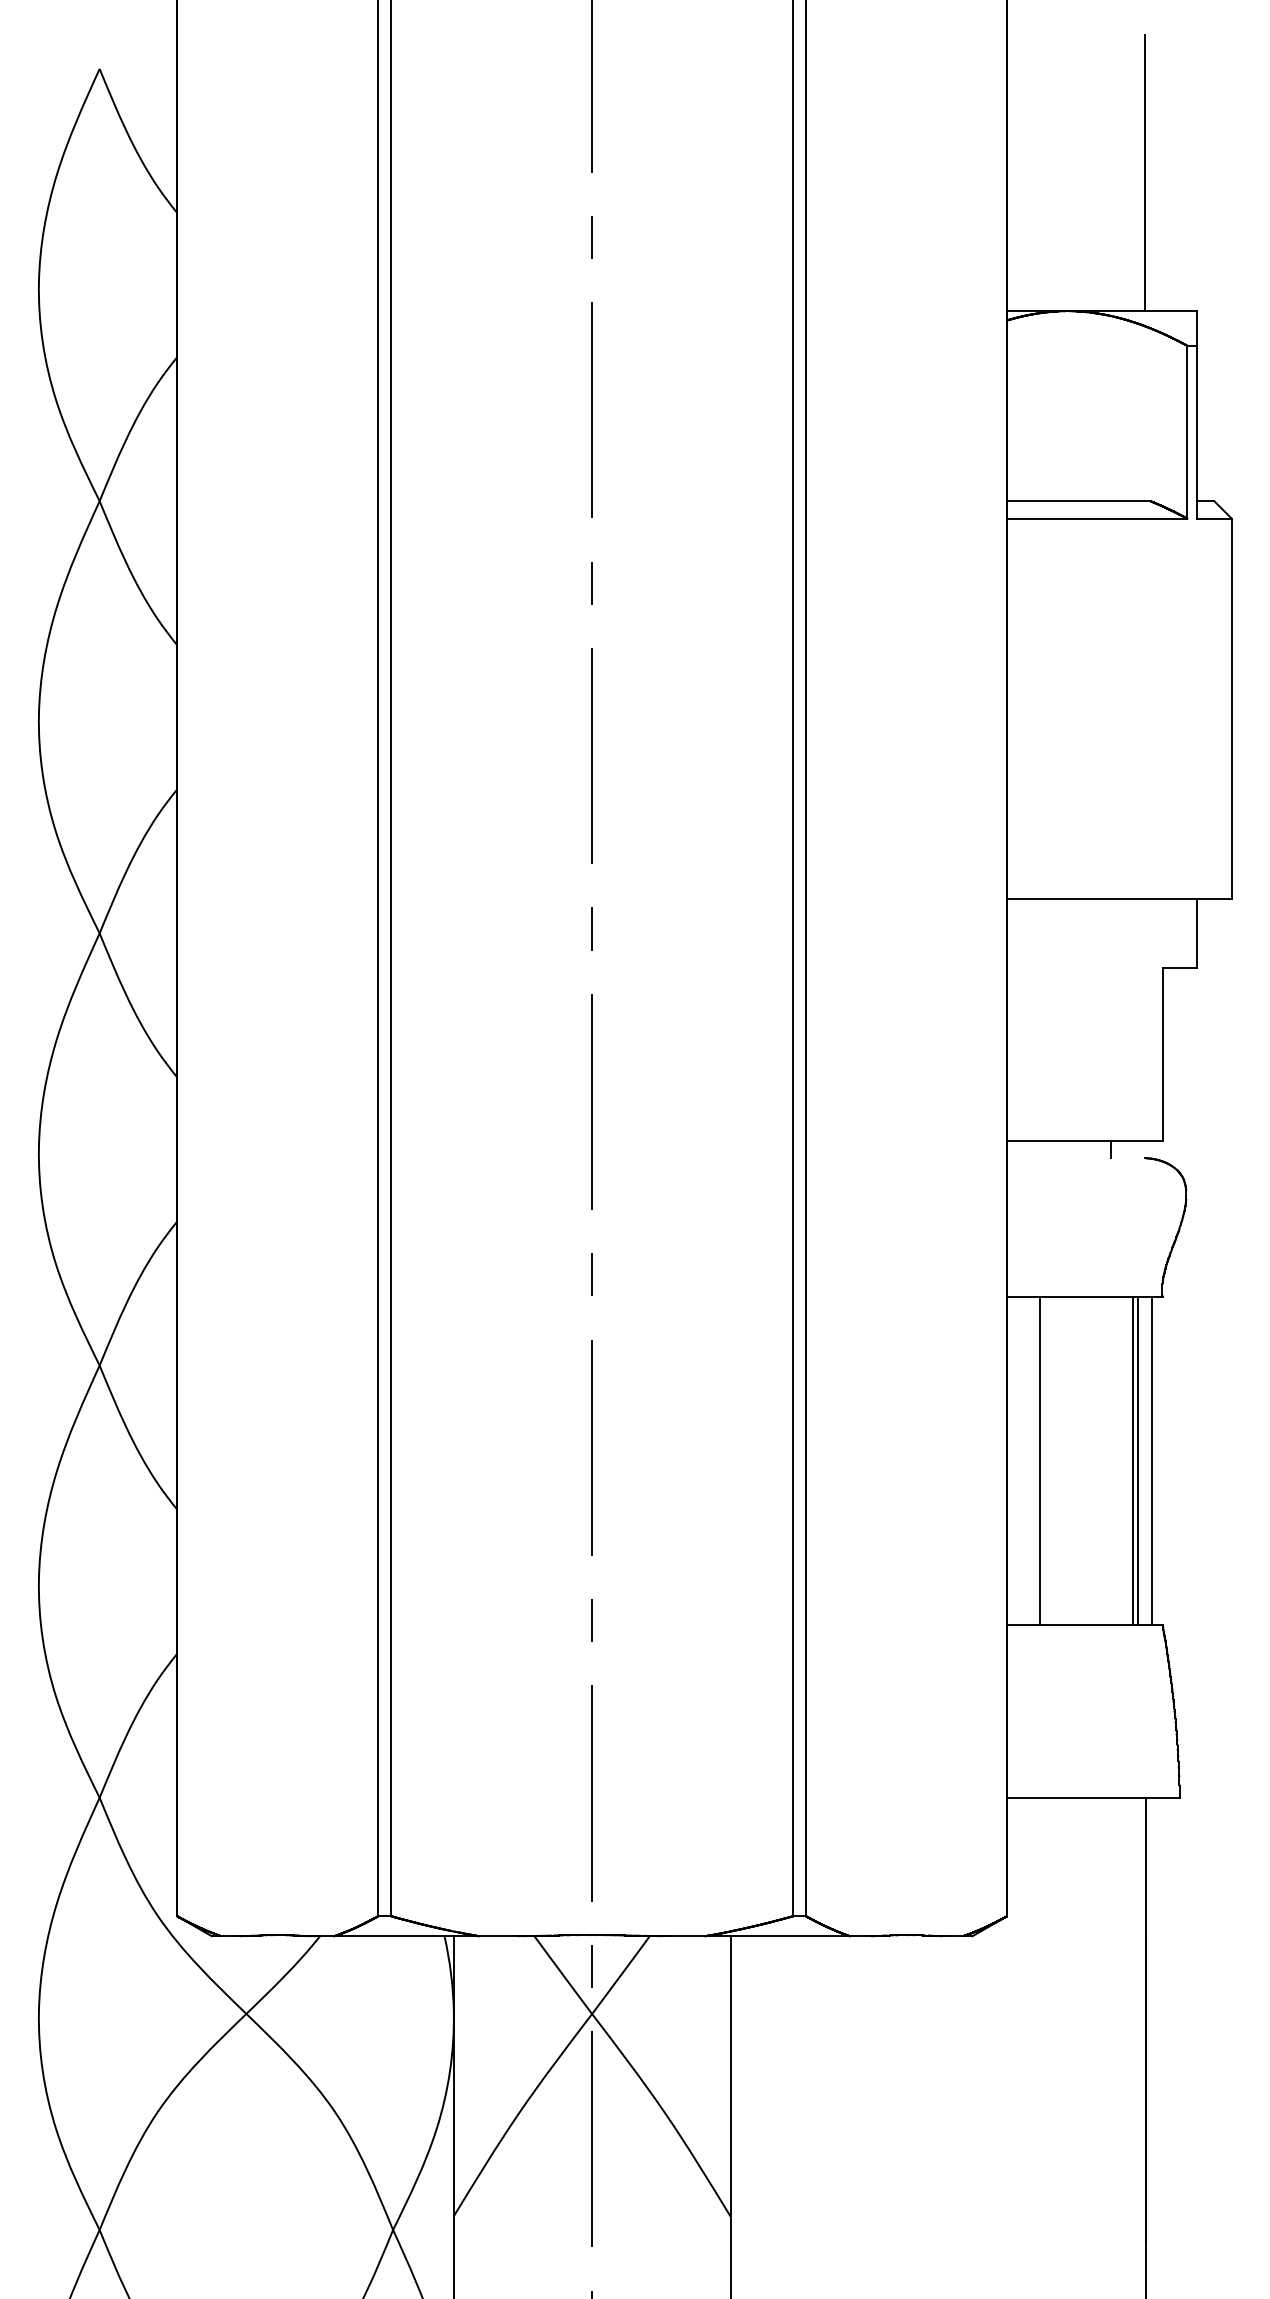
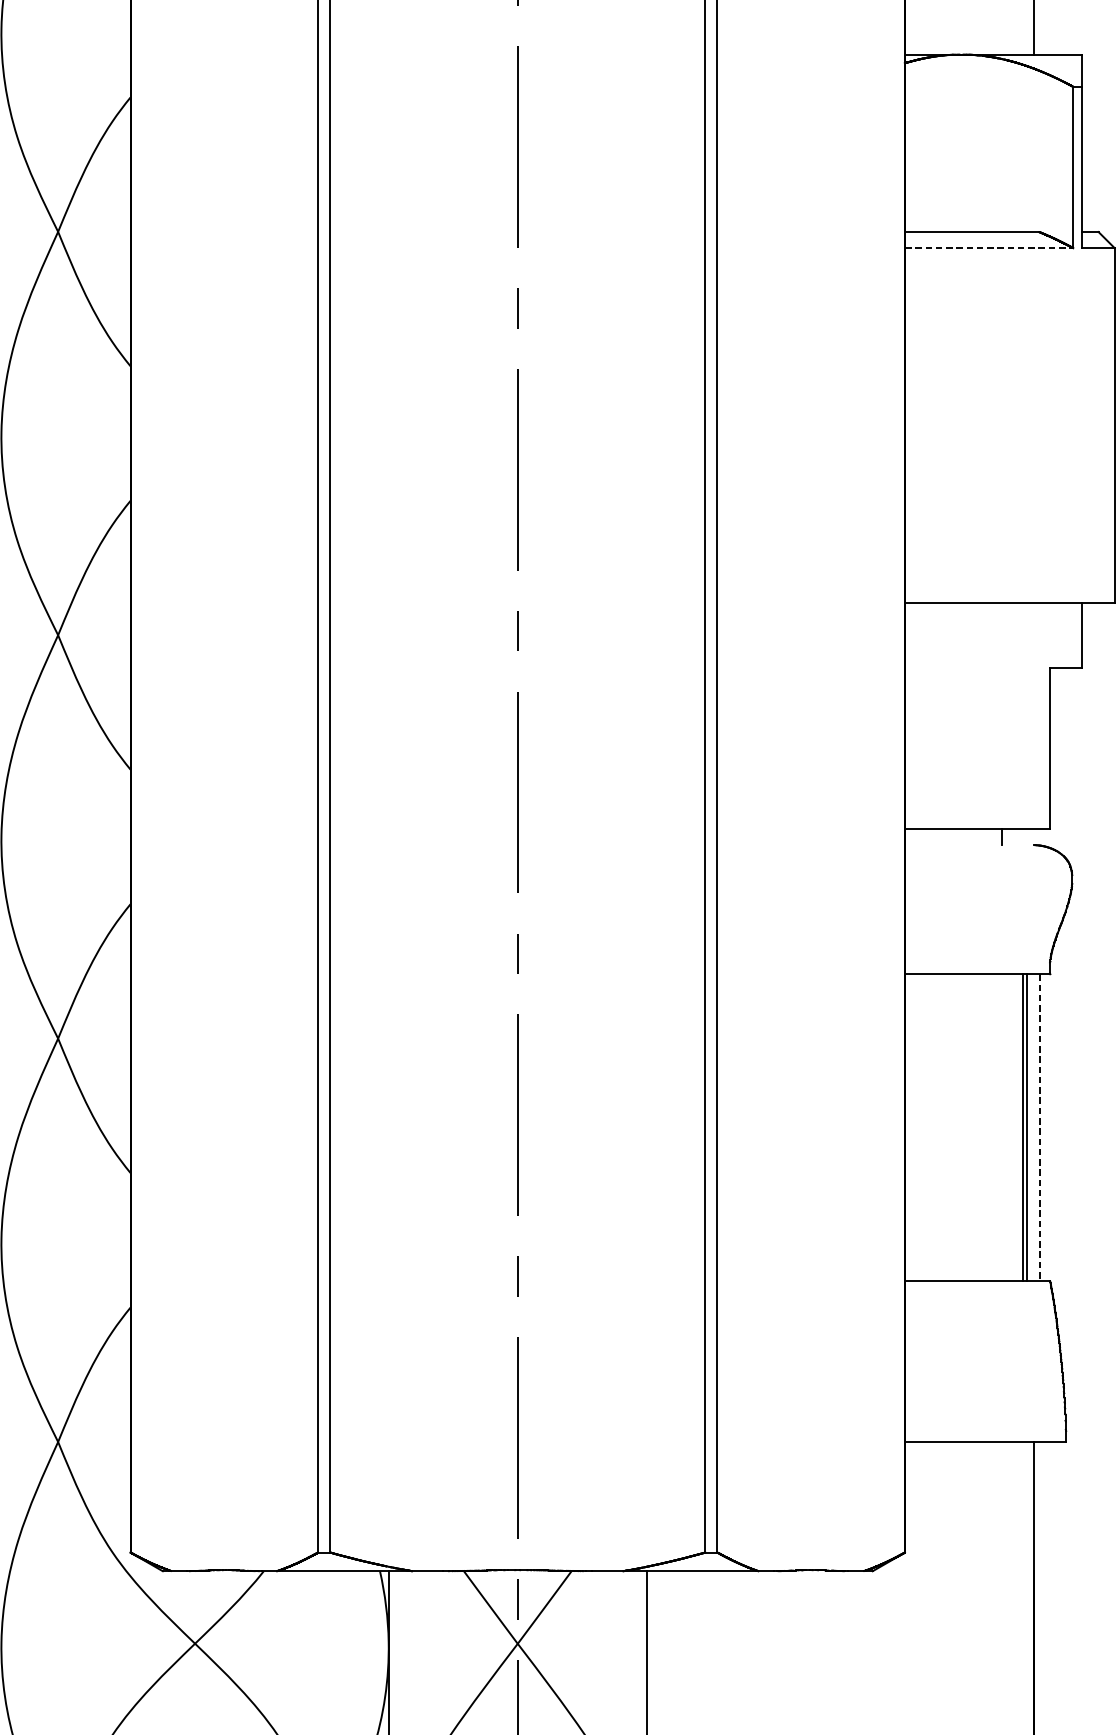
line: (1097, 518) -> (989, 248), solid -> dashed
line: (1040, 1460) -> (936, 1127), removed
line: (1151, 1461) -> (1039, 1128), solid -> dashed

